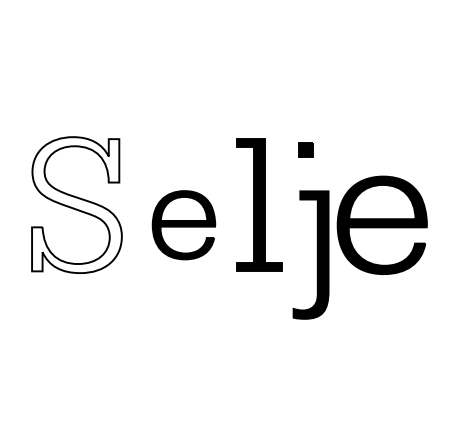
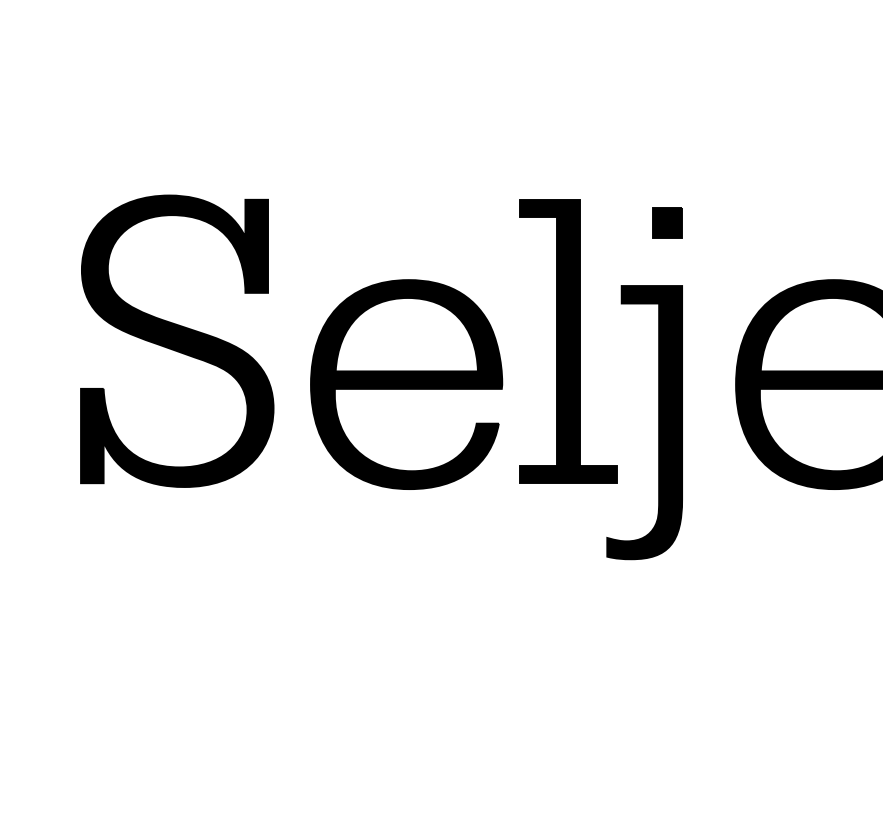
fill: (76, 205) -> (176, 342), added
part: (183, 224) -> (405, 382), size x1.43
part: (310, 254) -> (643, 421), moved

